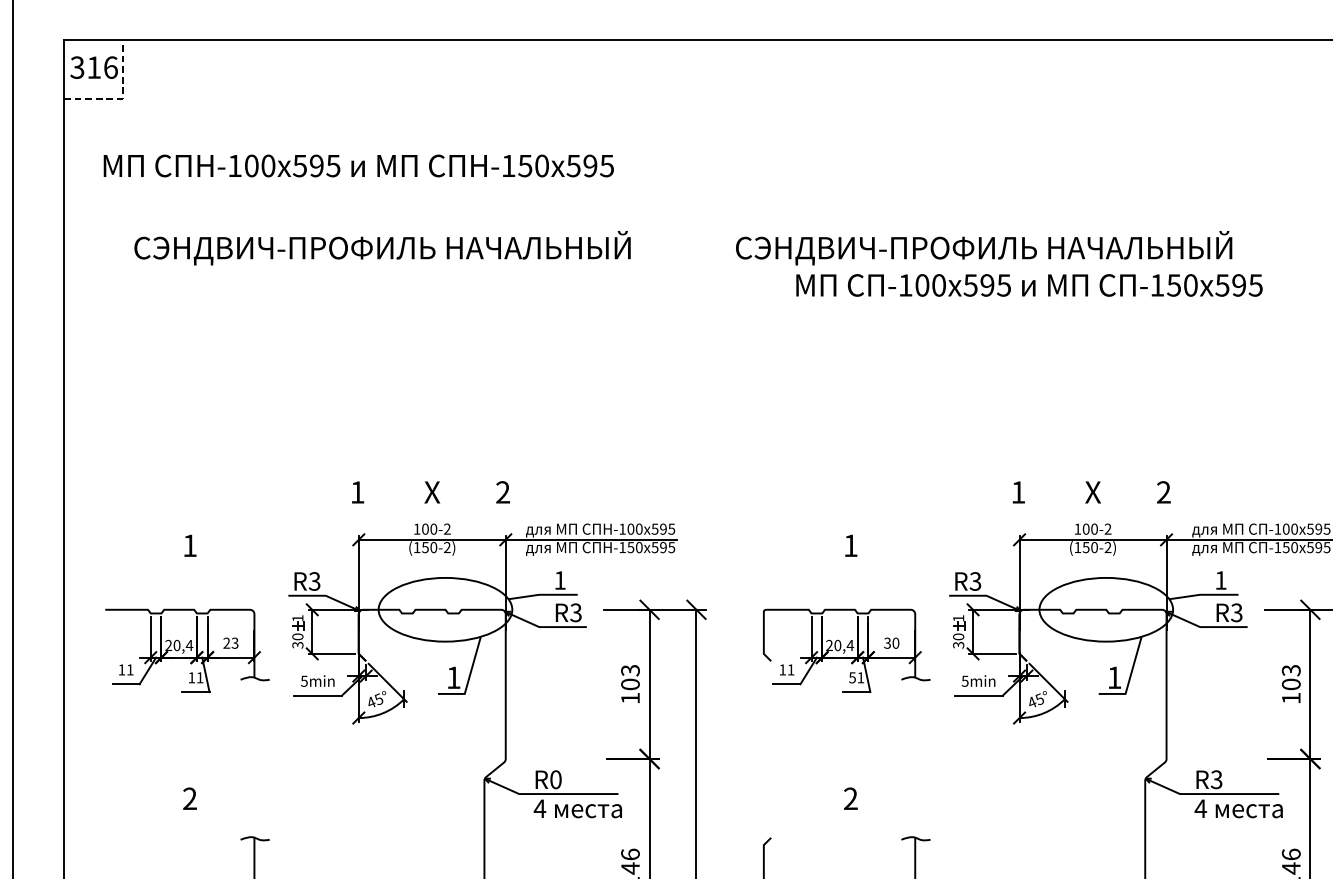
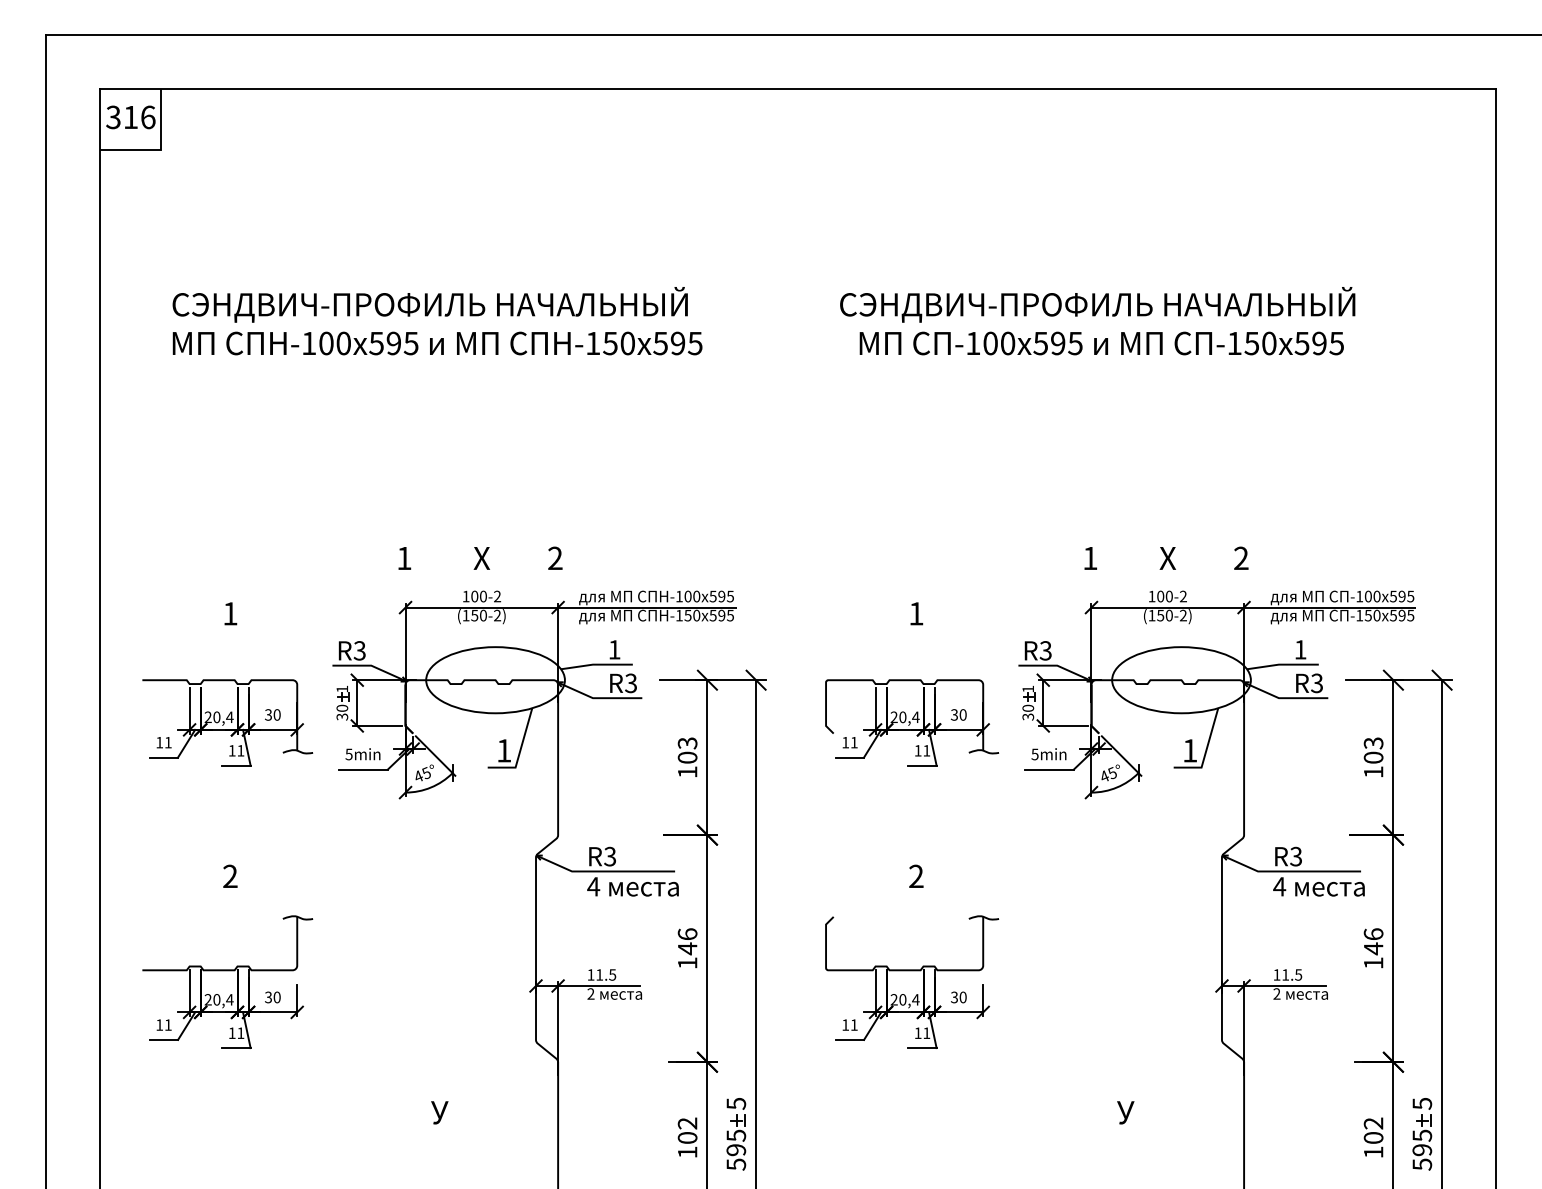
line: (122, 98) -> (160, 149), dashed -> solid
text: (358, 165) -> (437, 343), moved
text: (983, 247) -> (1097, 304), moved
text: (230, 642) -> (272, 714), 23 -> 30
text: (851, 677) -> (917, 750), 51 -> 11
text: (556, 779) -> (610, 856), R0 -> R3

